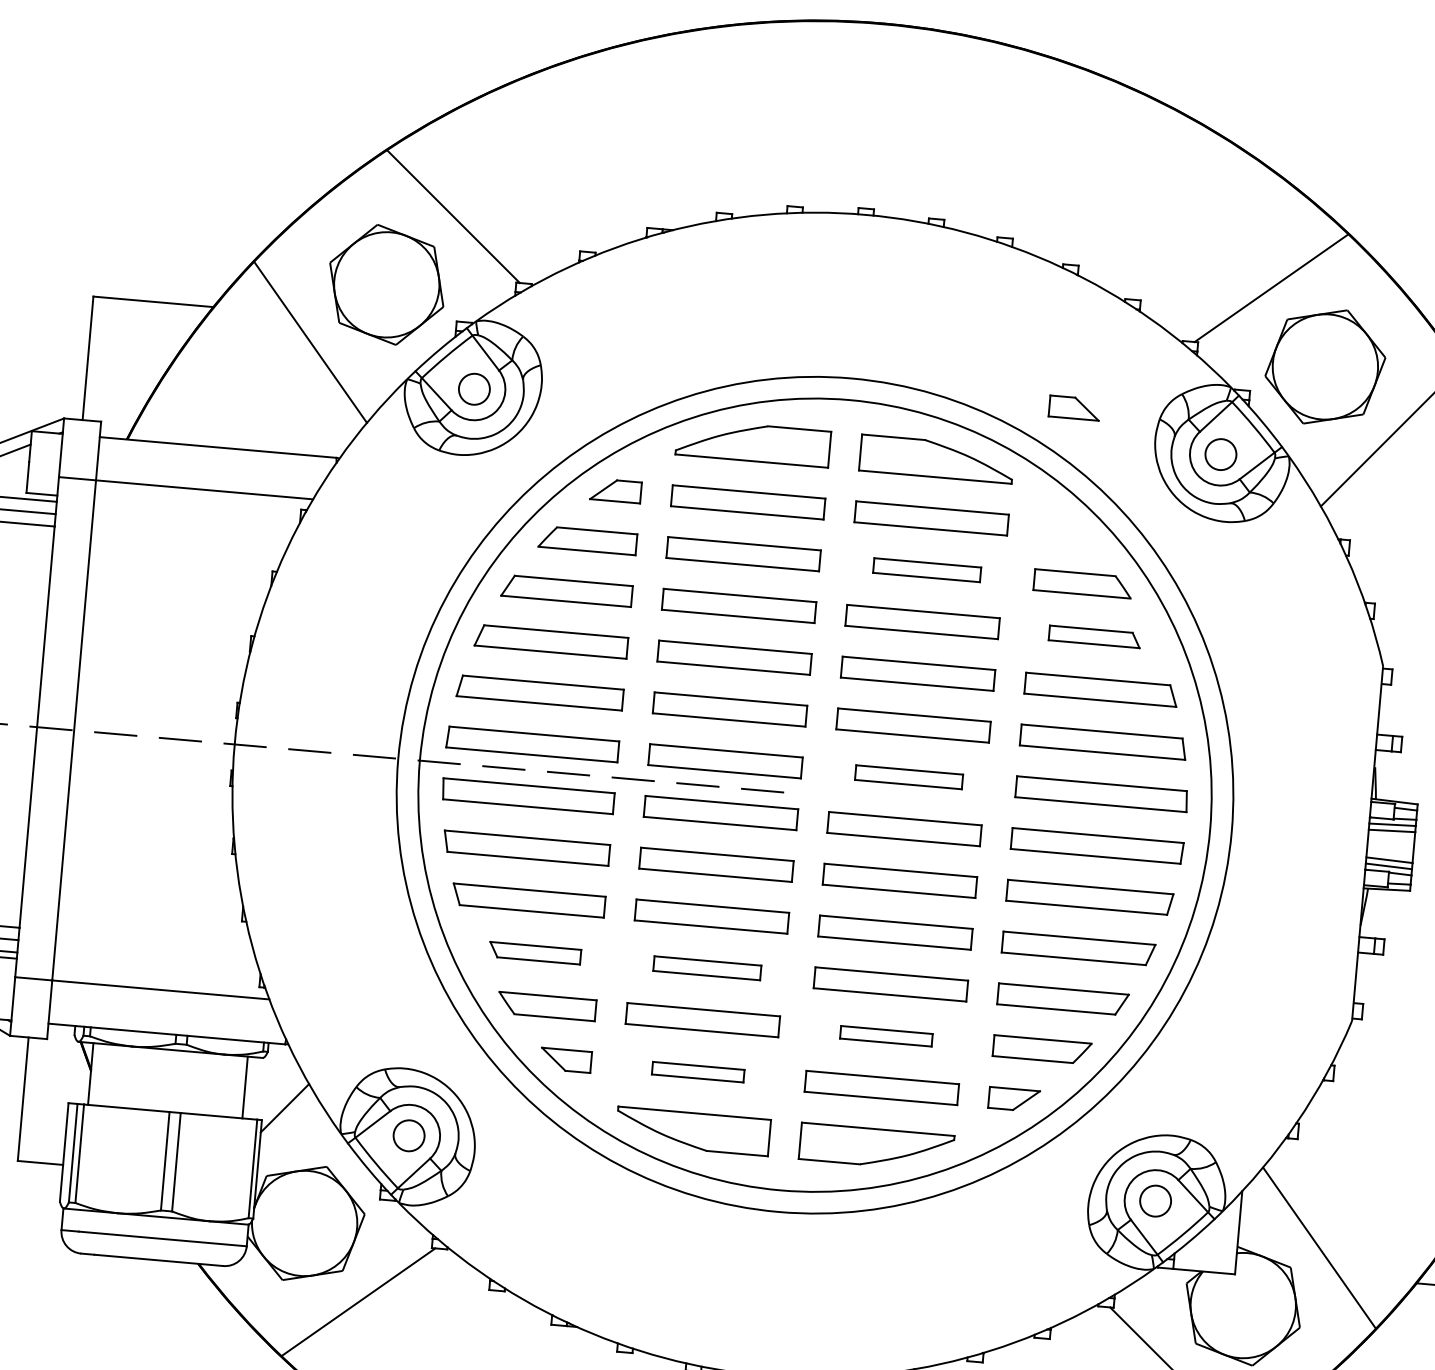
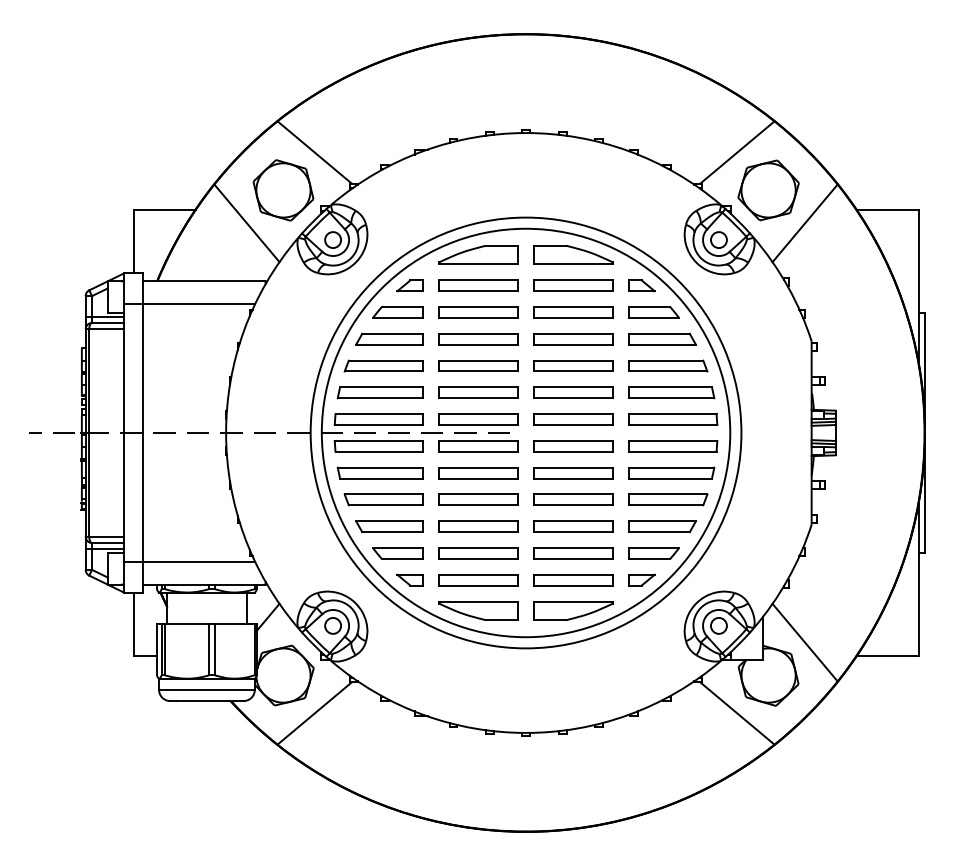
part: (1074, 407) -> (641, 285), moved
part: (927, 570) -> (573, 312), size x1.43
part: (1095, 635) -> (662, 338), size x1.43
part: (909, 777) -> (573, 419), size x1.43
part: (535, 953) -> (389, 526), size x1.43
part: (707, 968) -> (478, 526), size x1.43
part: (886, 1036) -> (573, 553), size x1.67
part: (698, 1072) -> (478, 580), size x1.67

